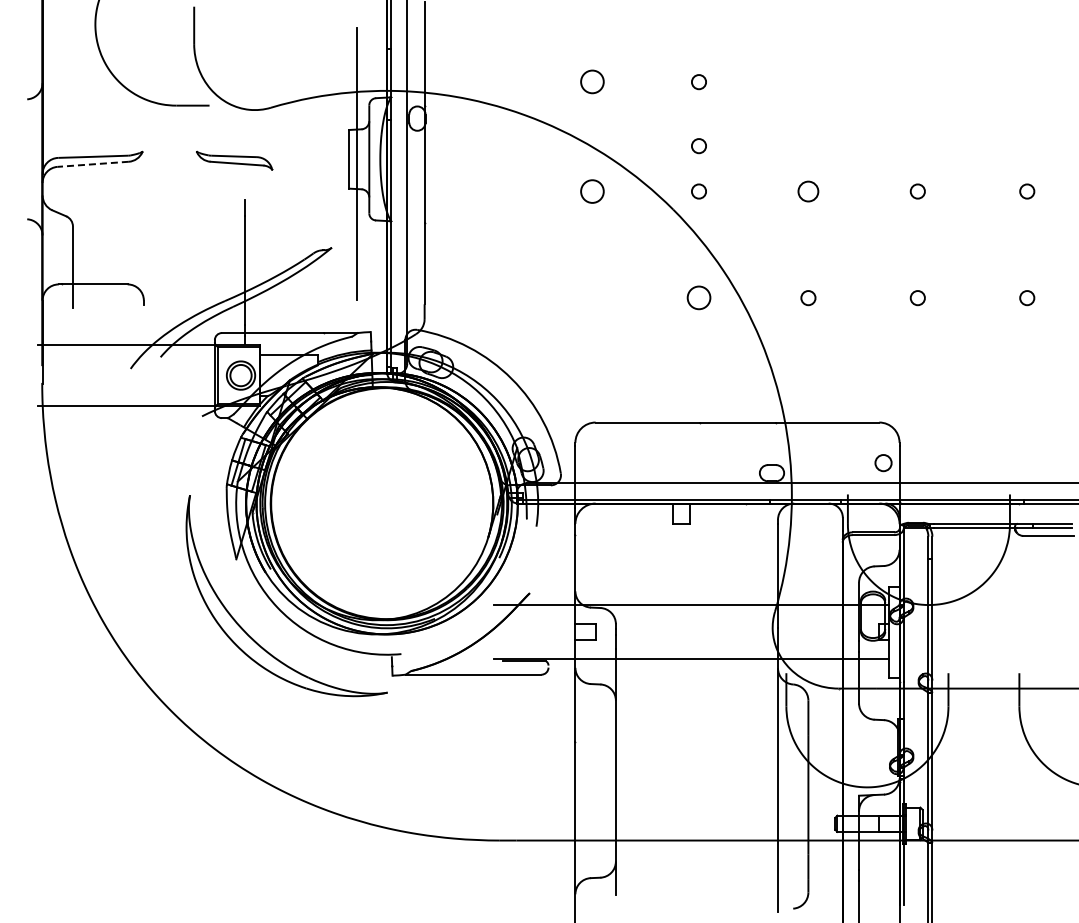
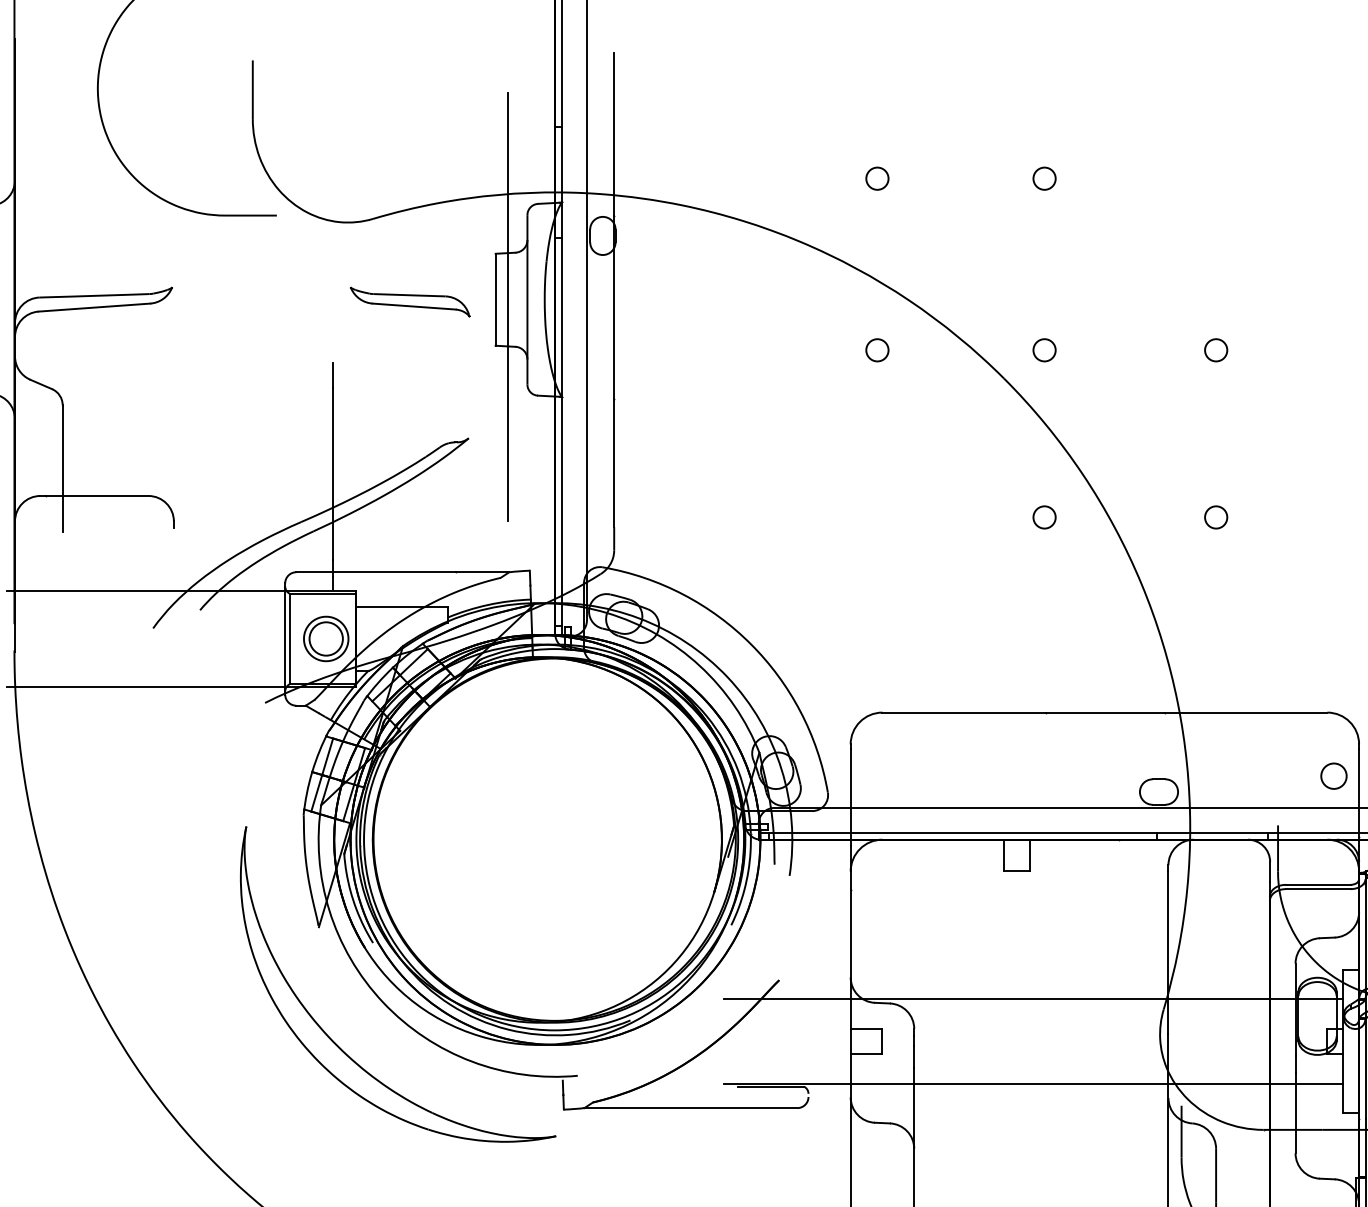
circle: (592, 82) -> (877, 179), size x0.62
circle: (698, 146) -> (1043, 279), removed
part: (234, 160) -> (410, 301), moved
line: (93, 164) -> (94, 307), dashed -> solid
circle: (592, 191) -> (877, 350), size x0.62
circle: (808, 191) -> (1216, 350), size x0.71
circle: (698, 298) -> (1043, 518), size x0.62

